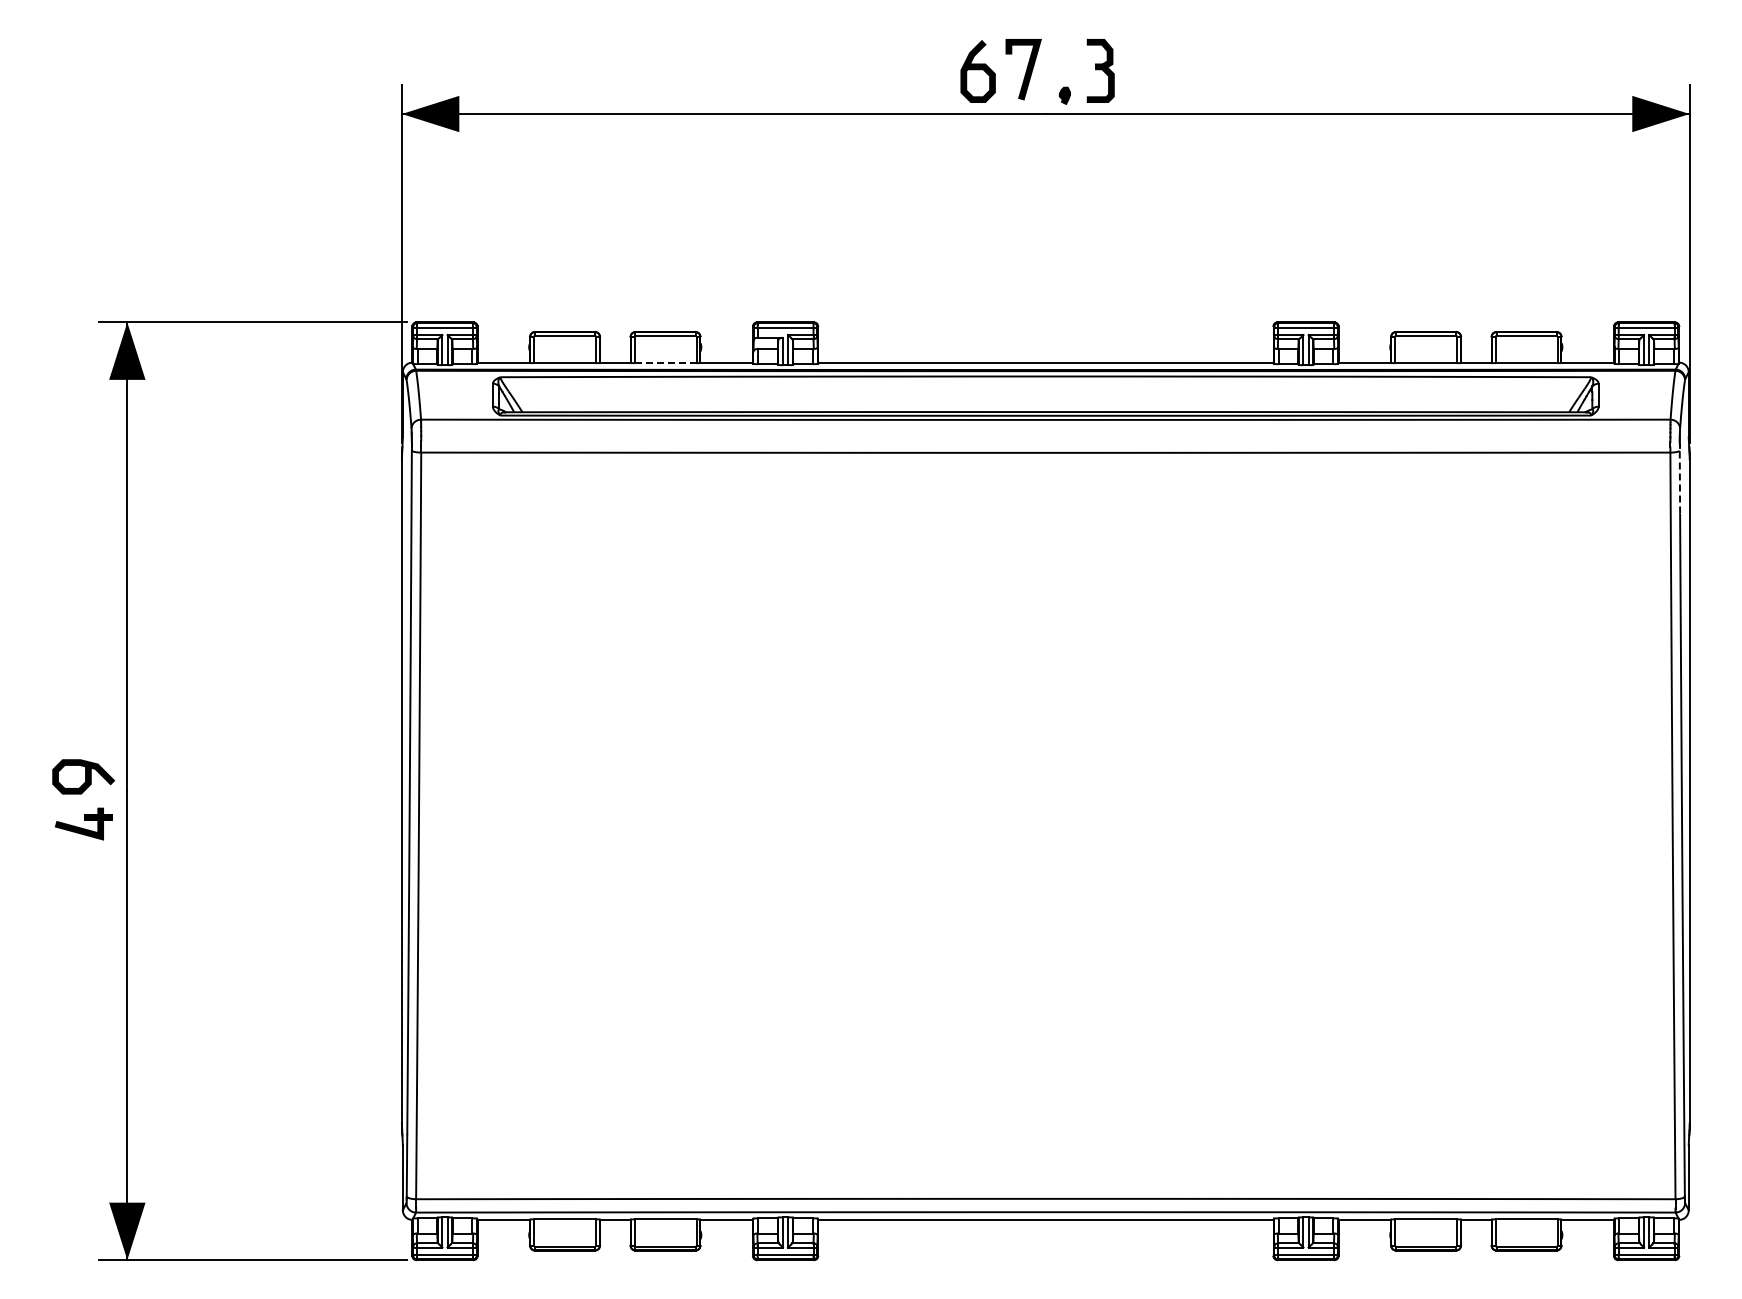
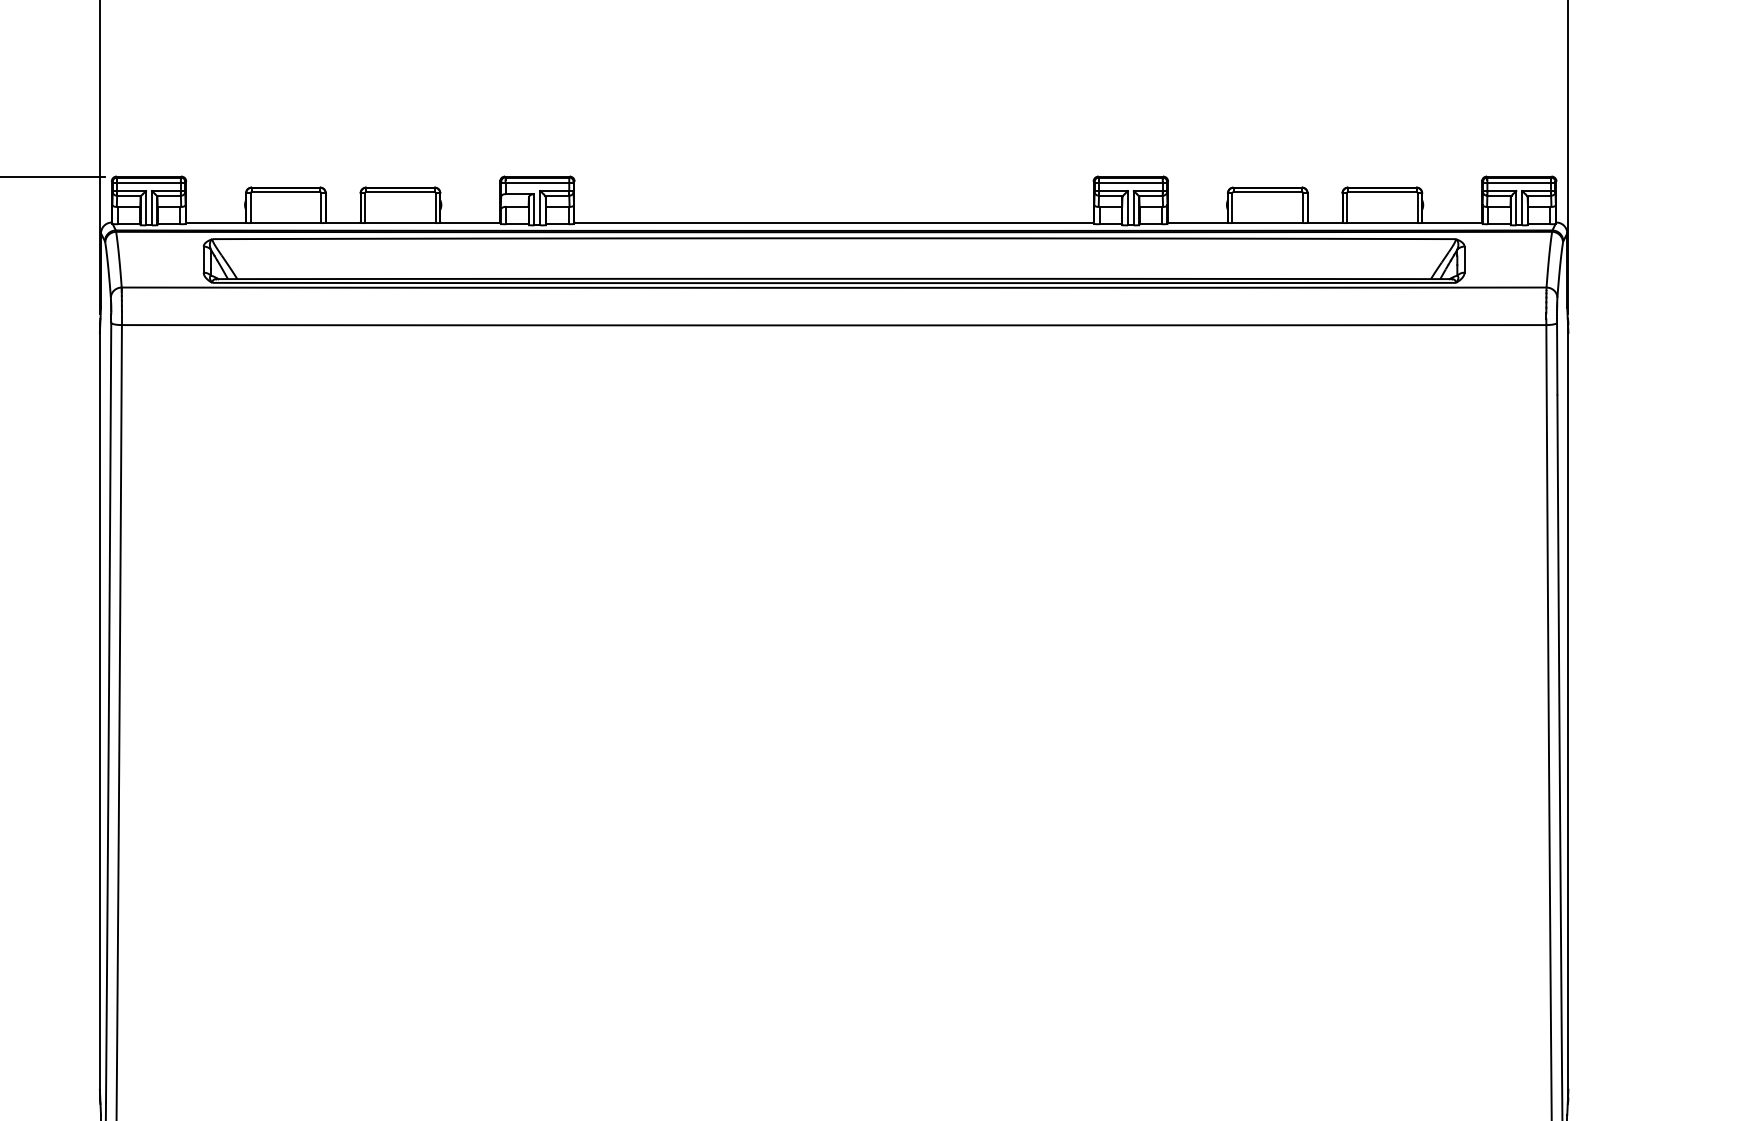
line: (665, 363) -> (400, 223), dashed -> solid
line: (1679, 480) -> (1556, 356), dashed -> solid

